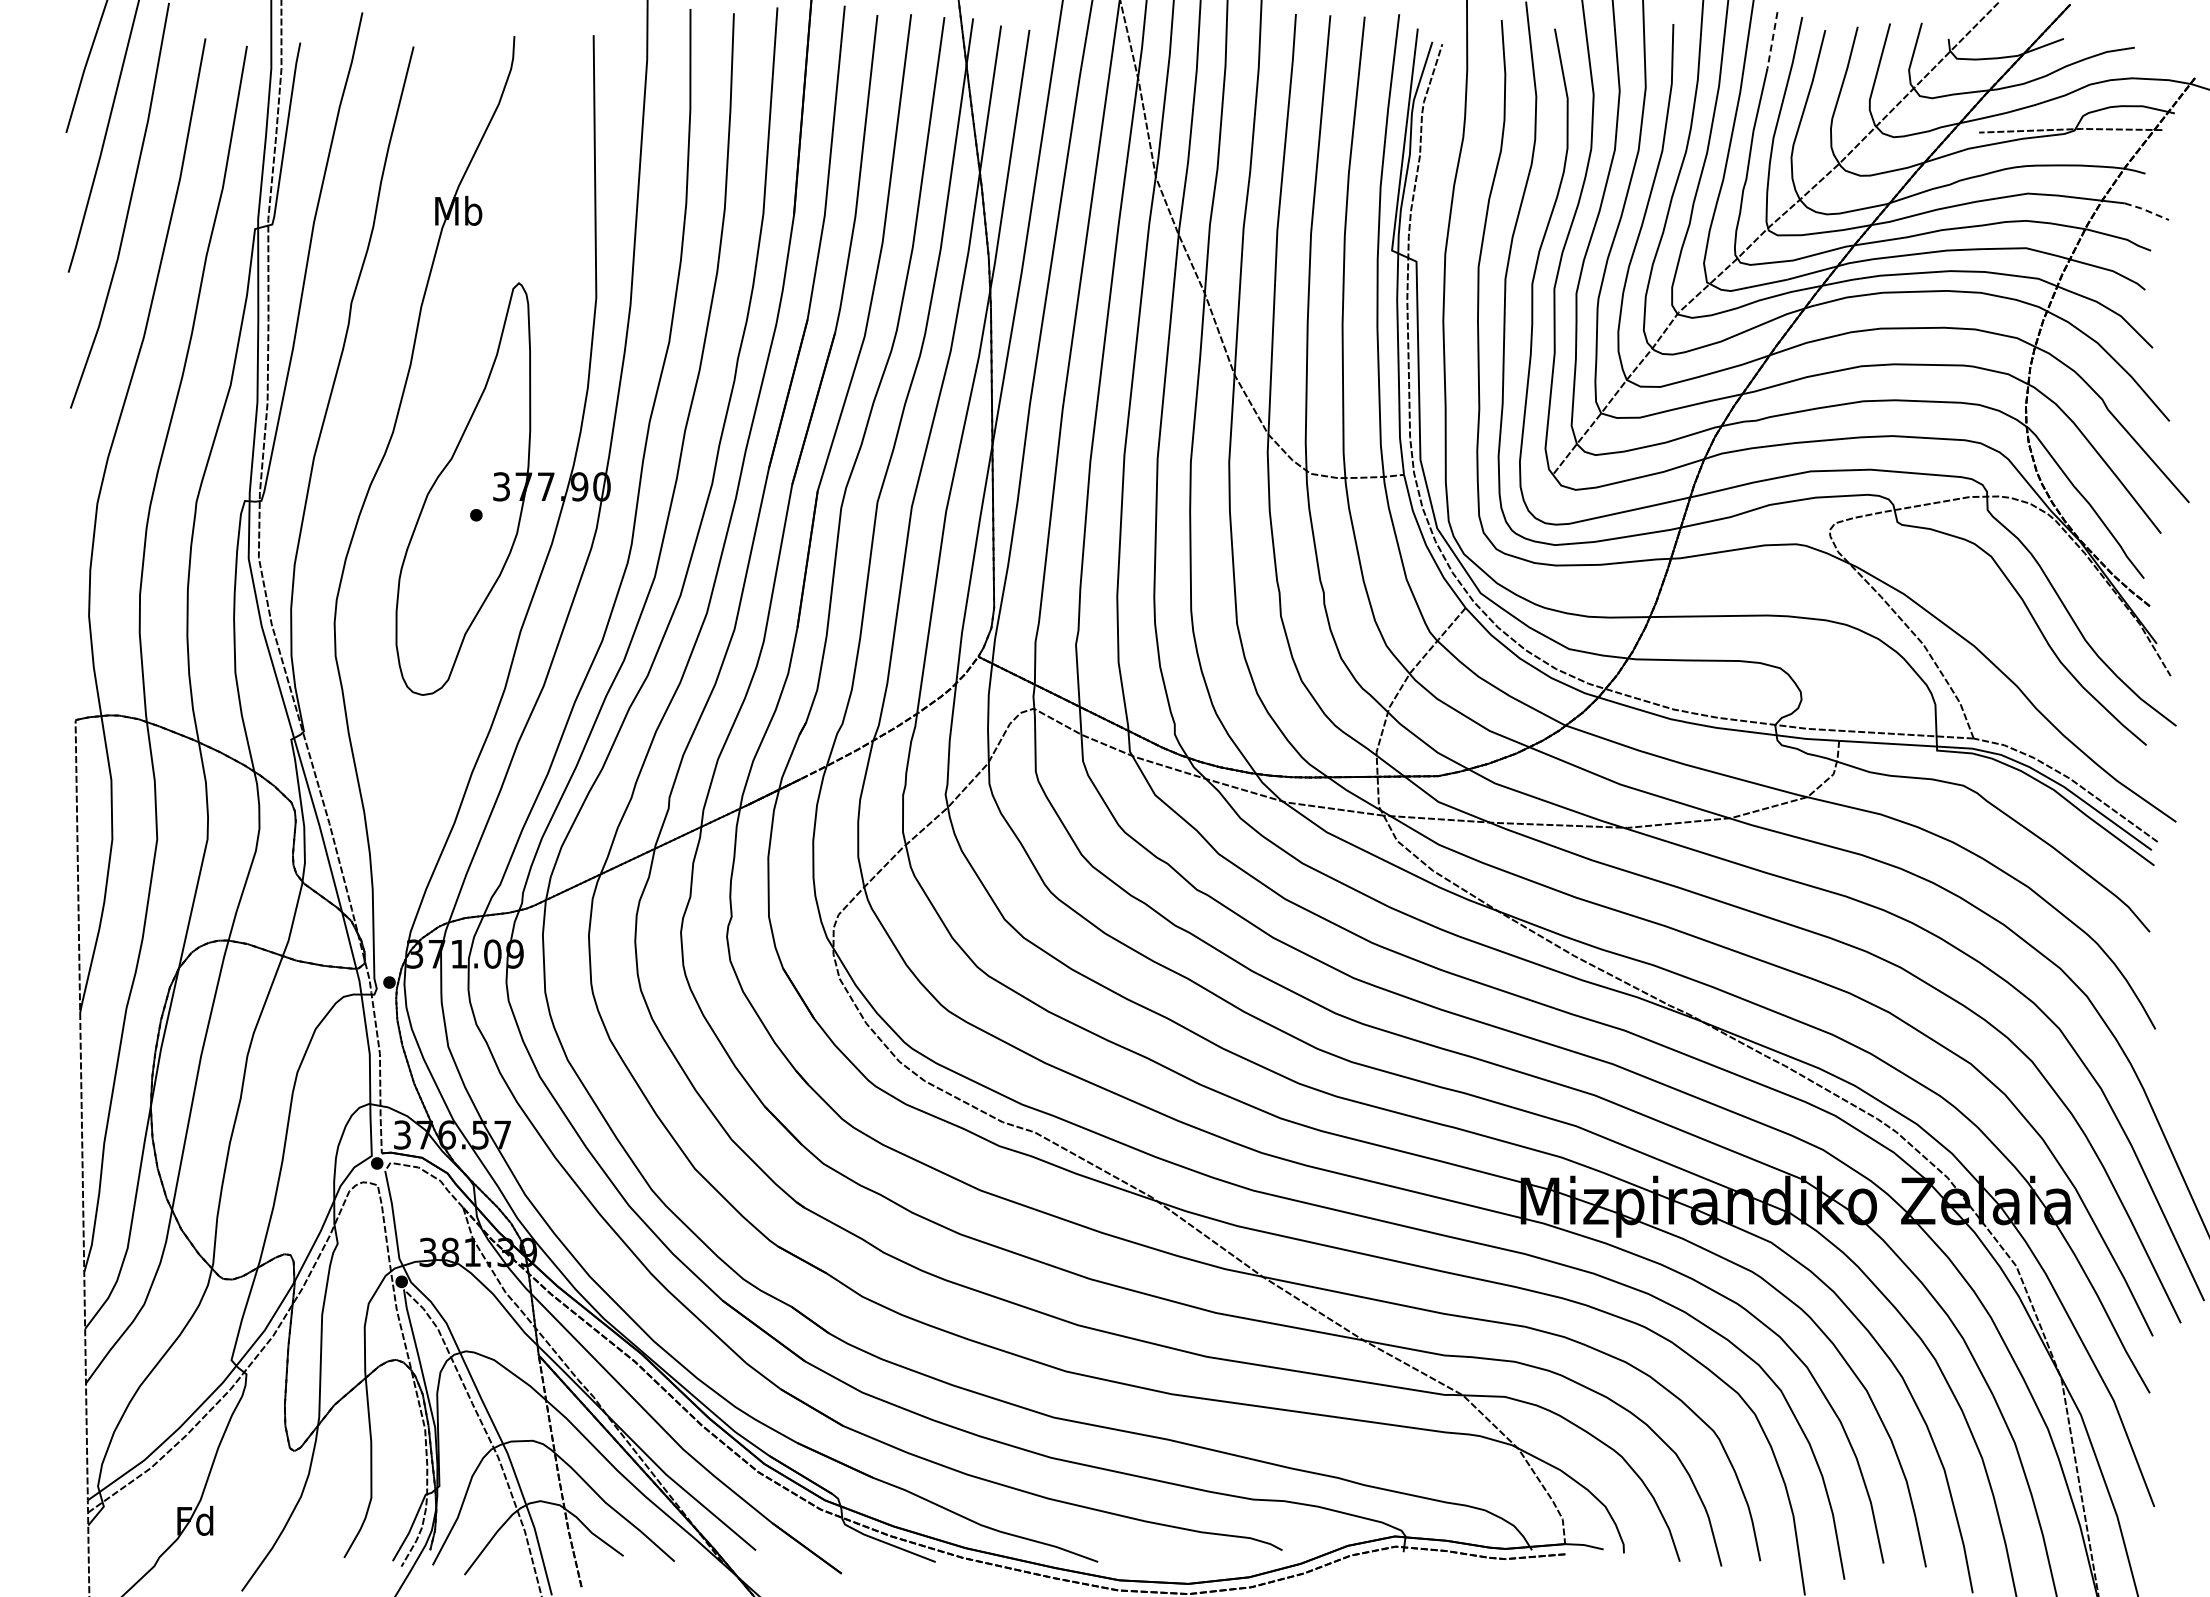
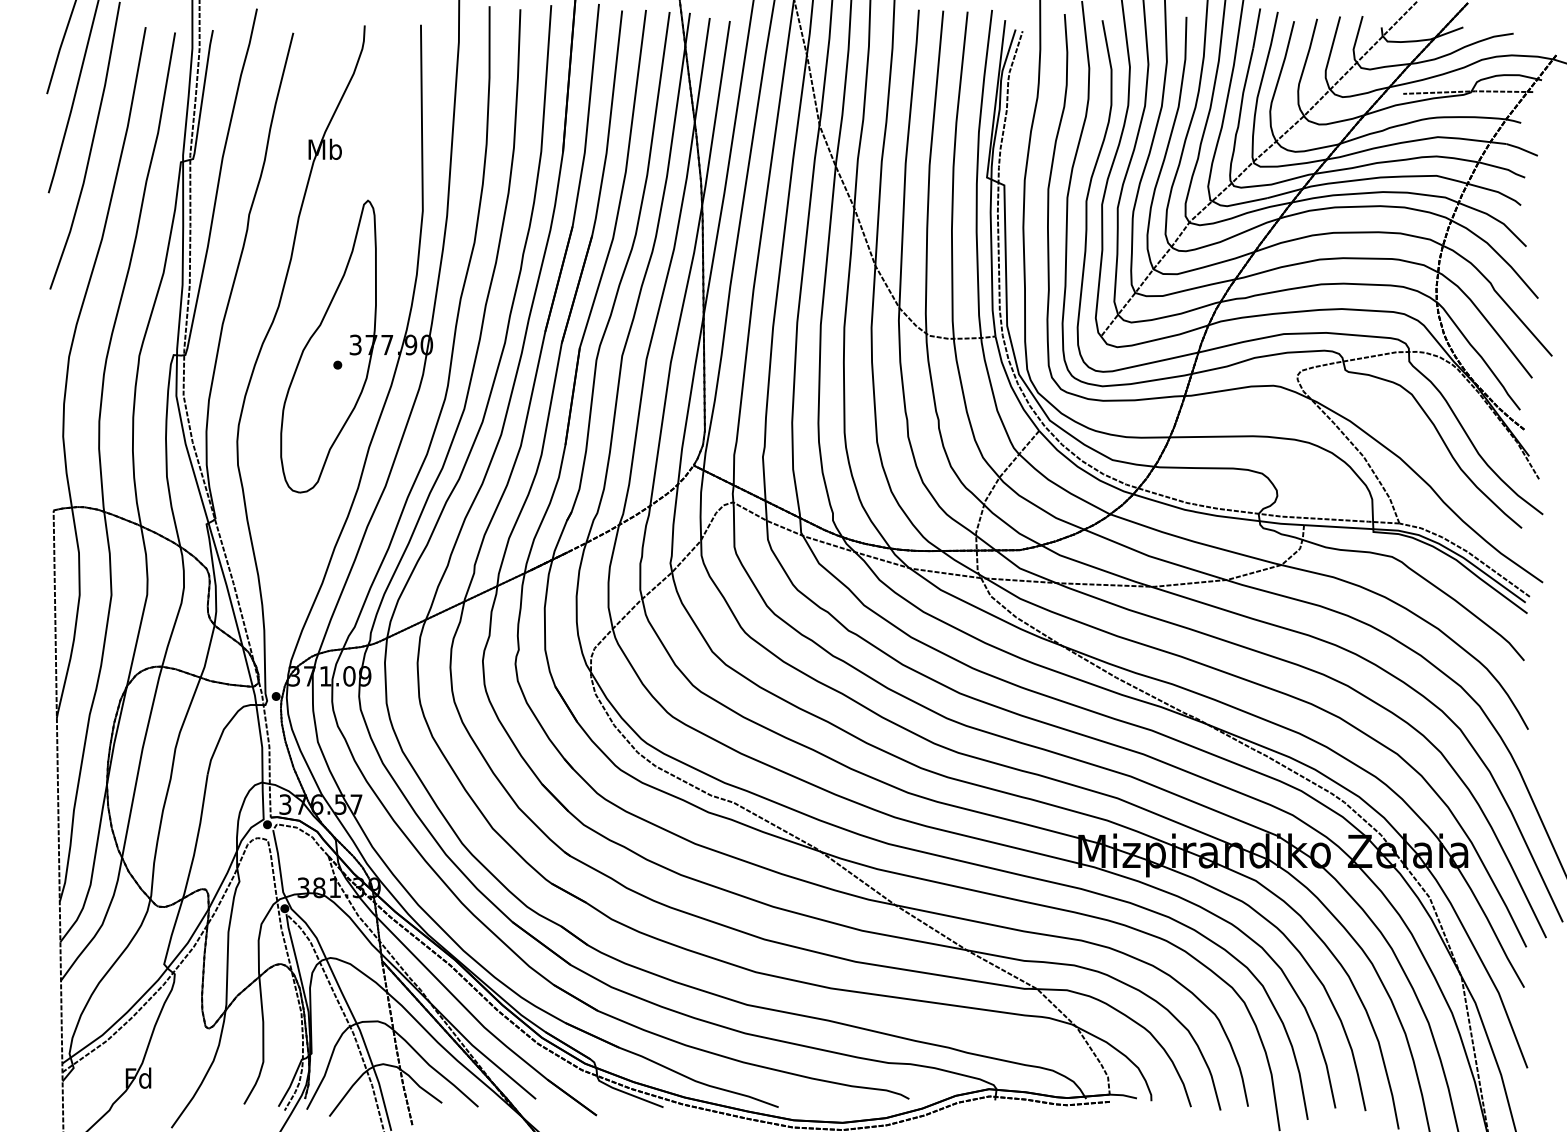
line: (1772, 40) -> (1256, 28), dashed -> solid
line: (2147, 210) -> (1522, 149), dashed -> solid

